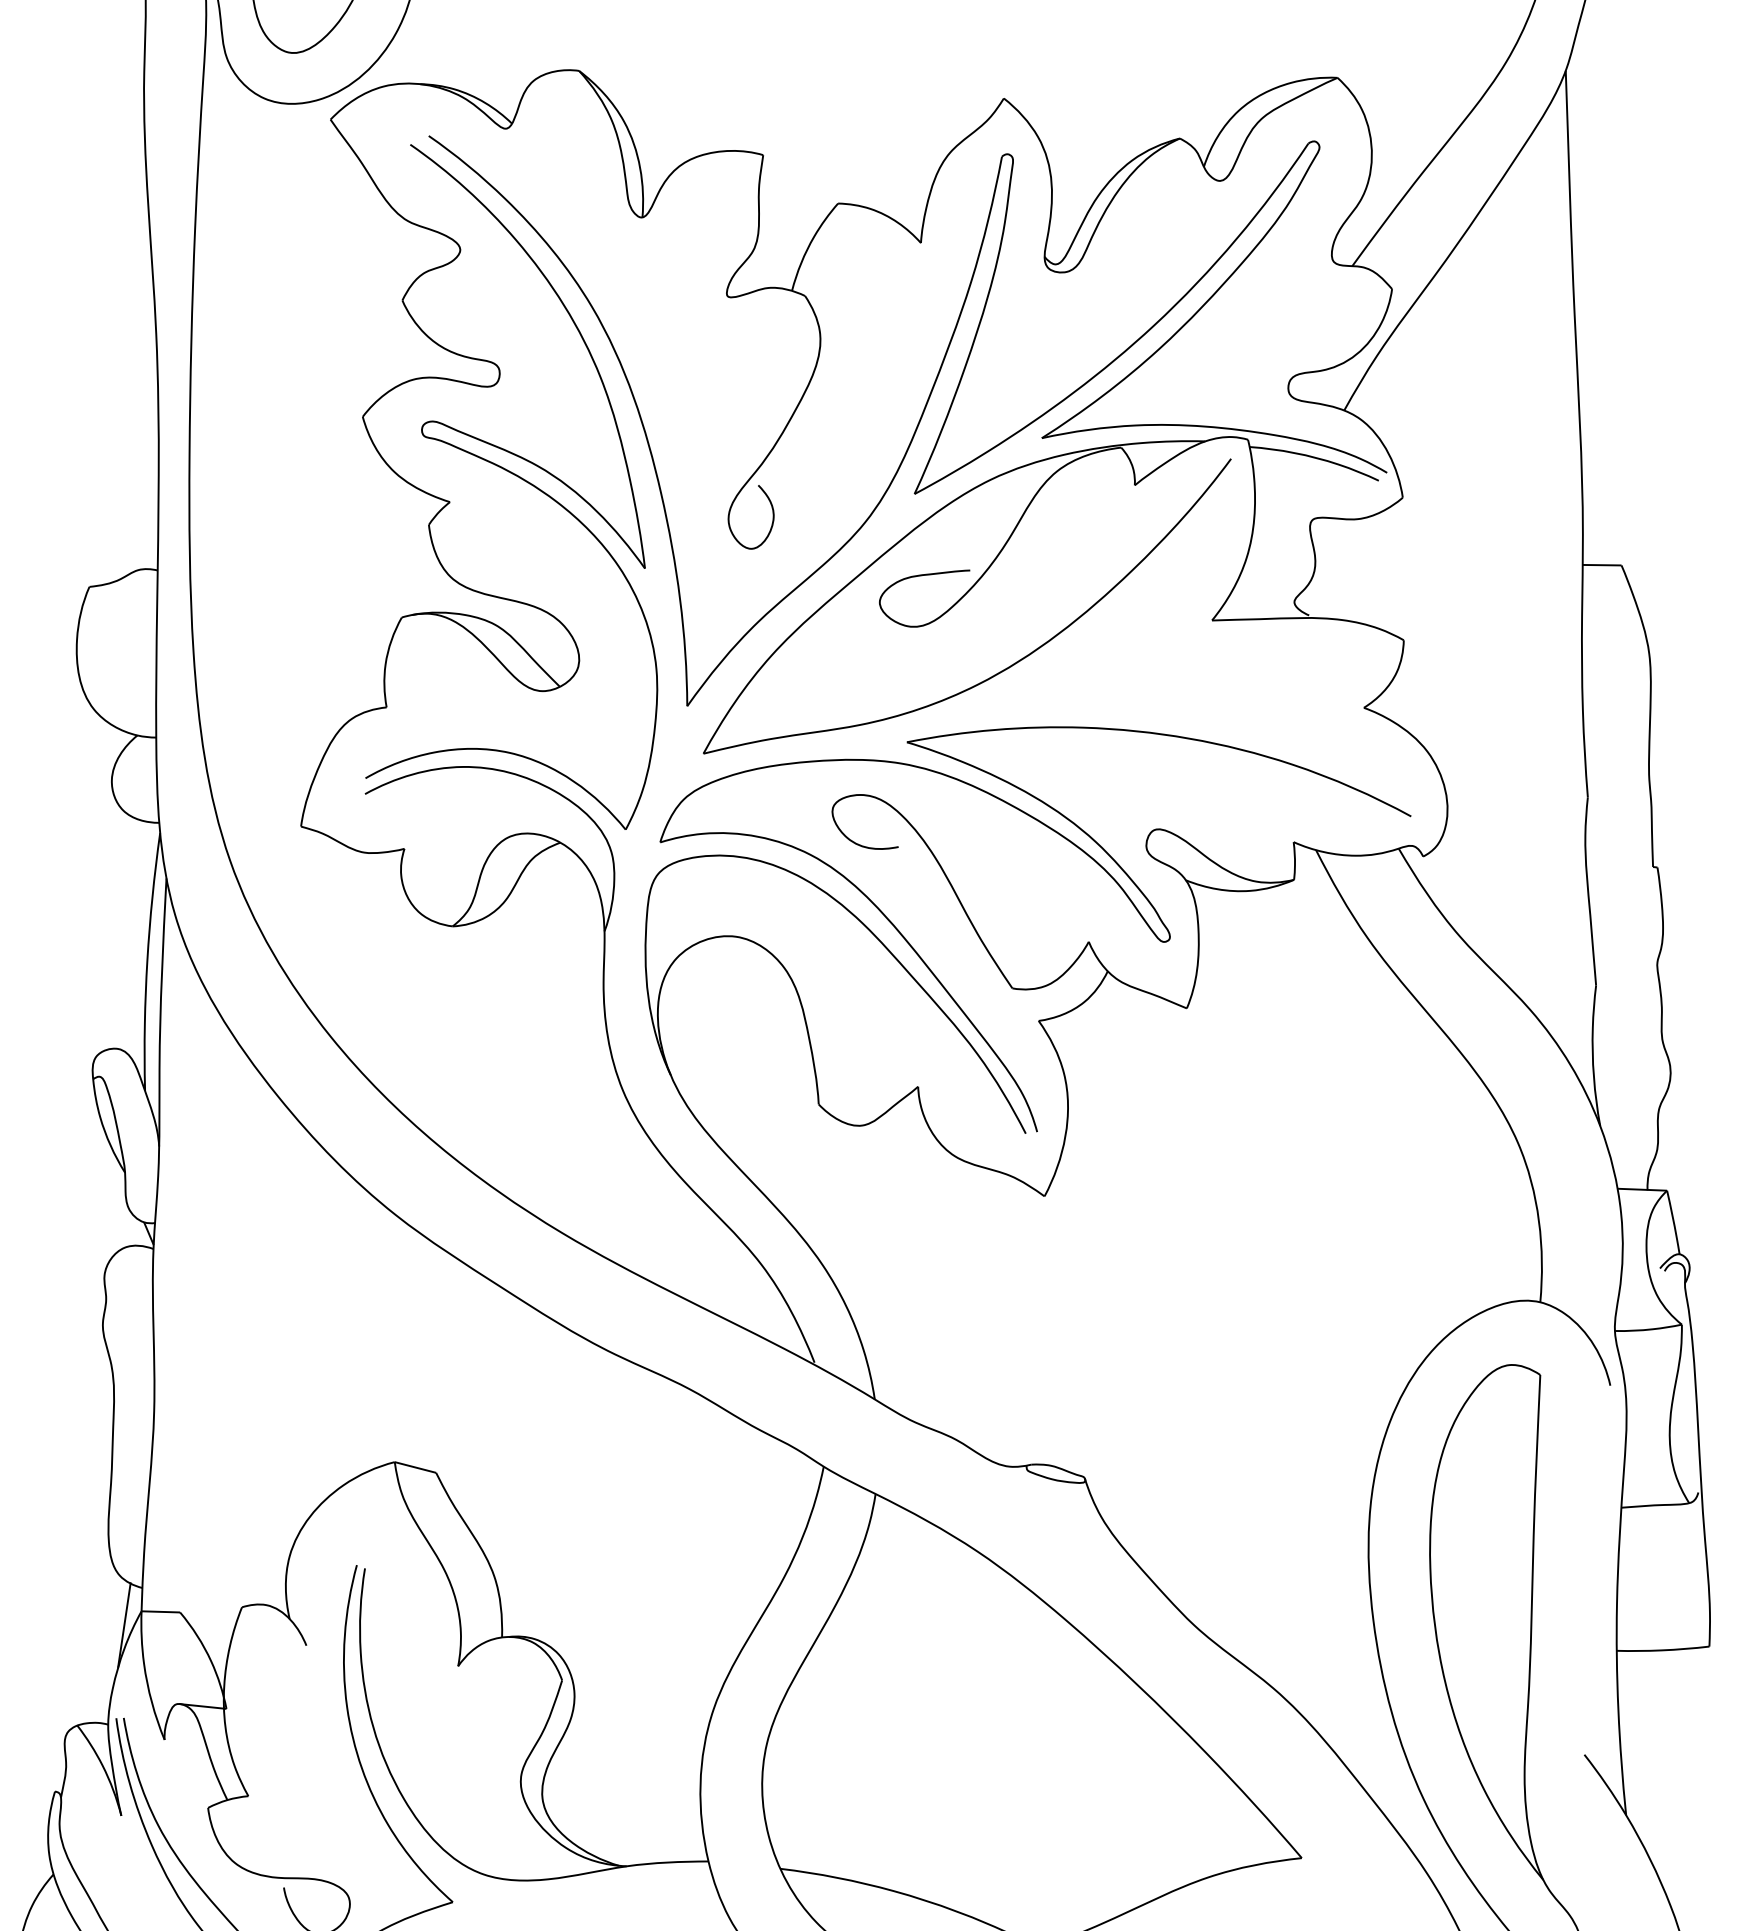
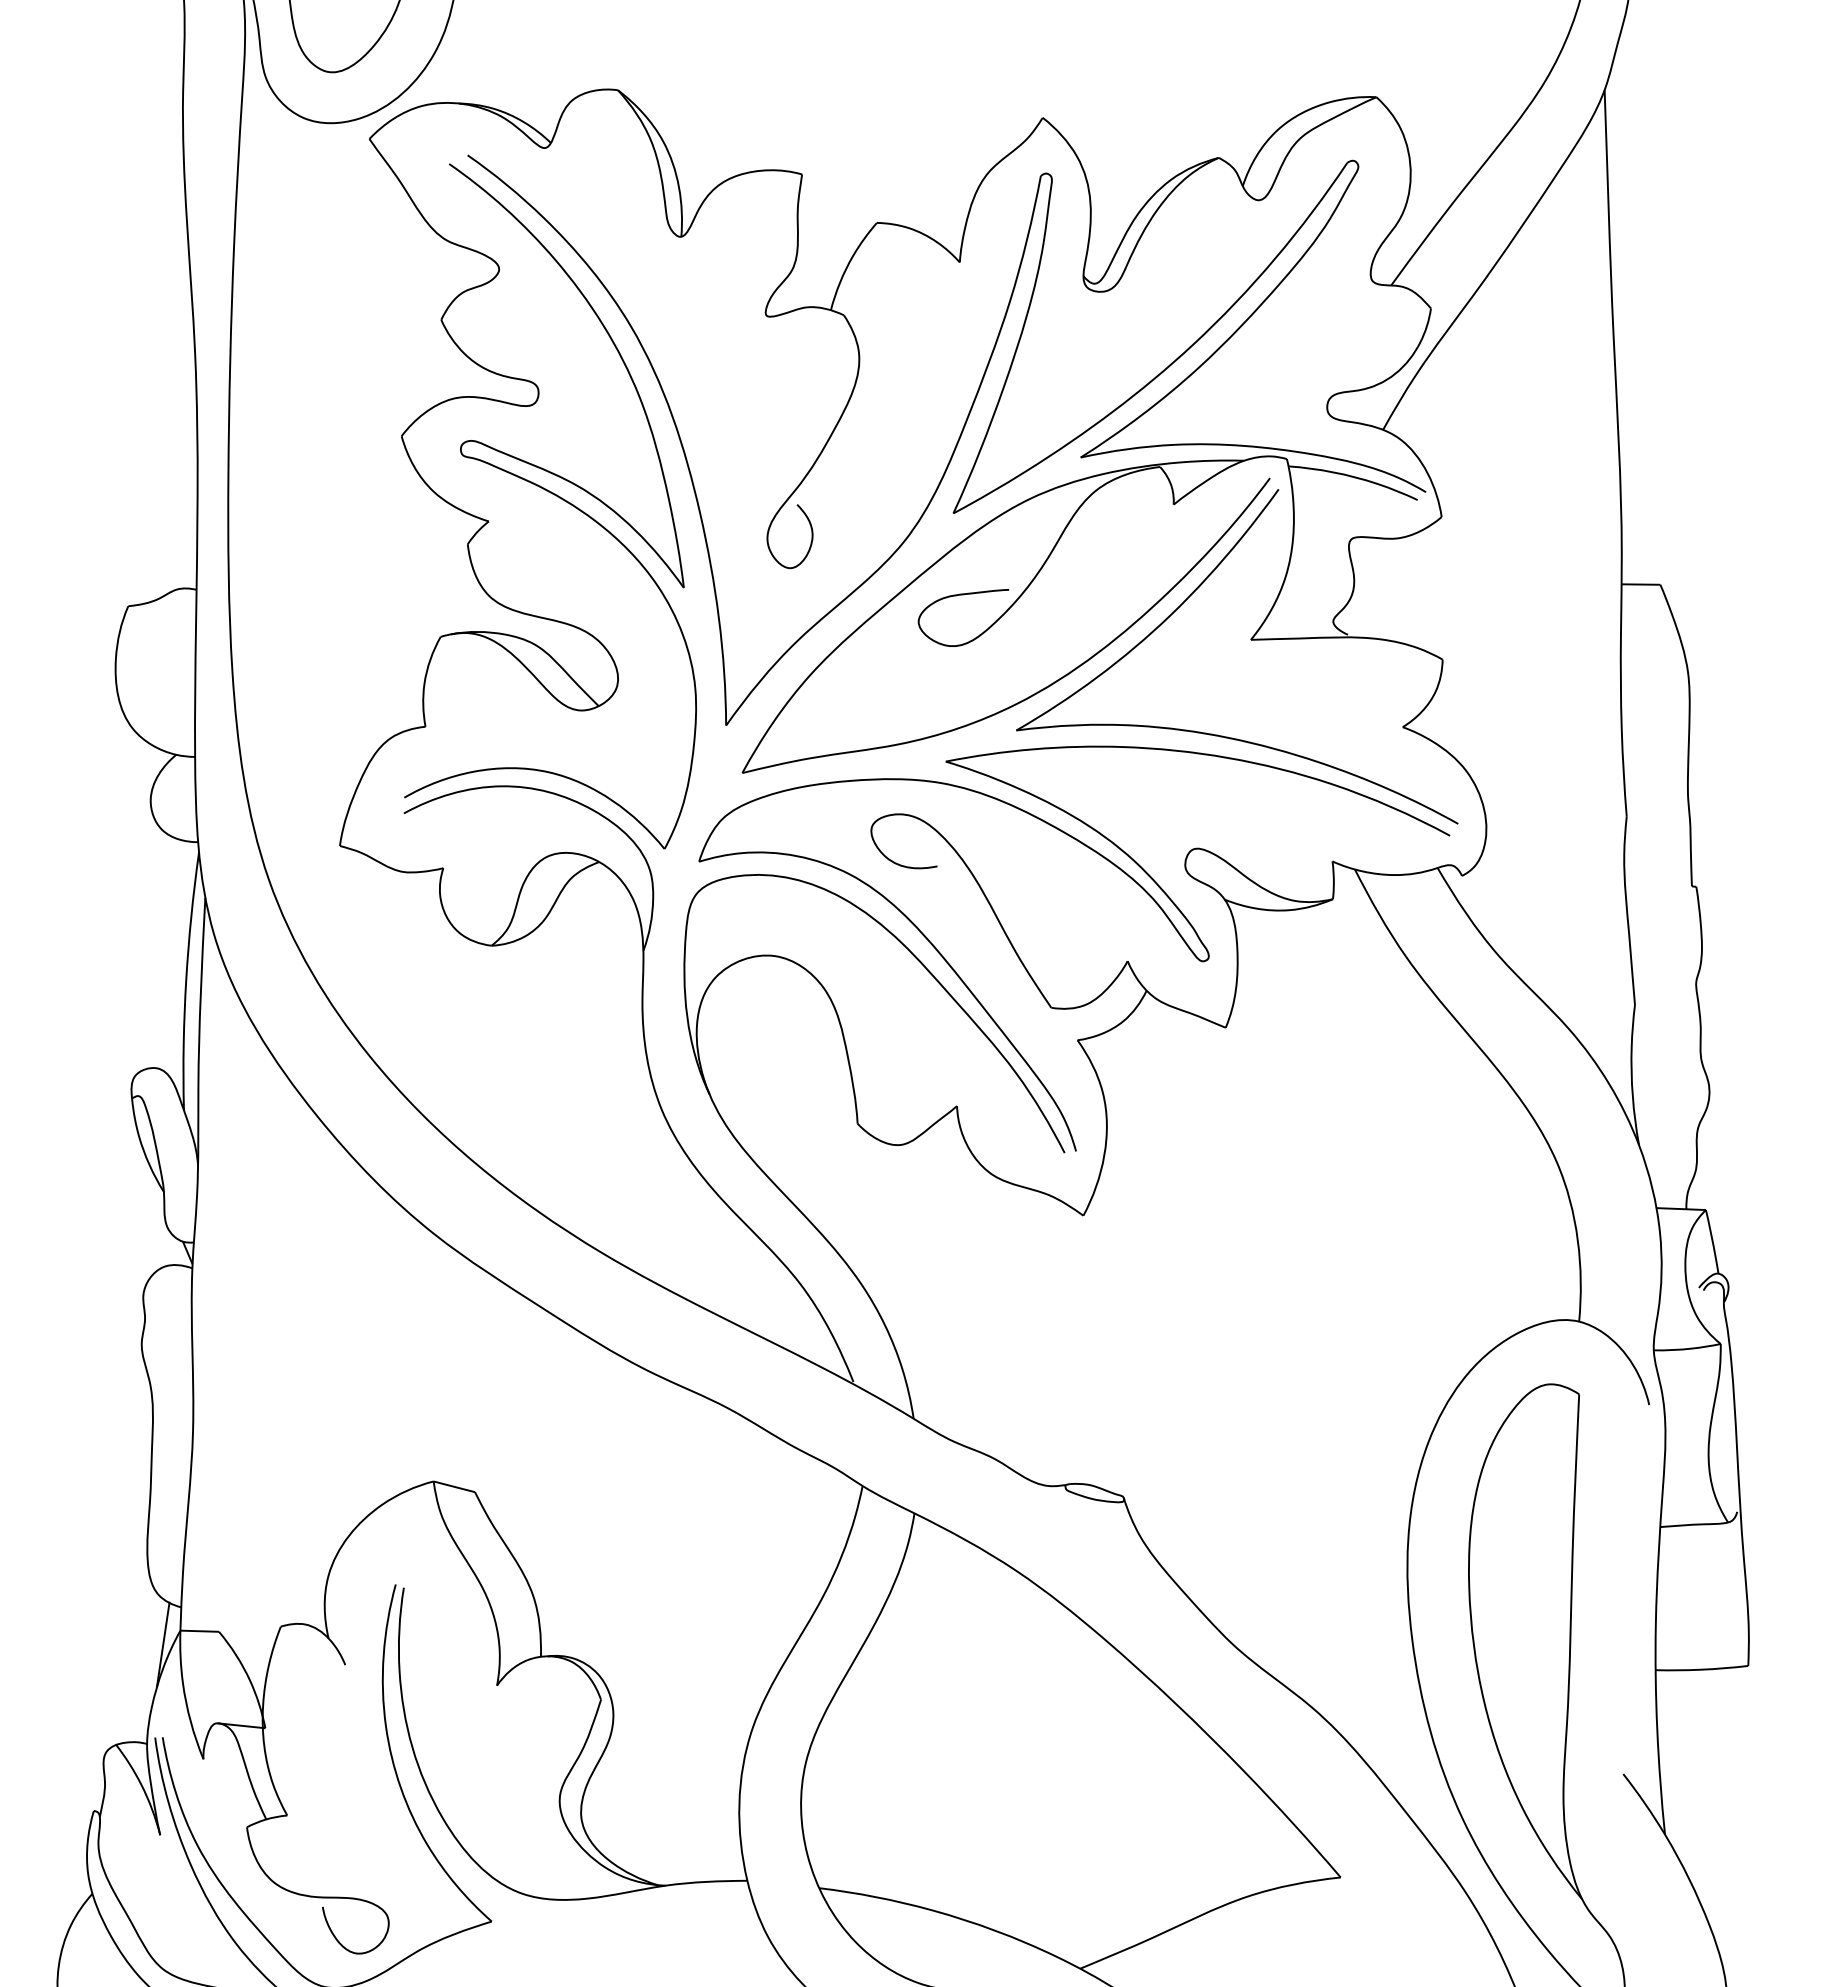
part: (1143, 586) -> (1182, 605), added

